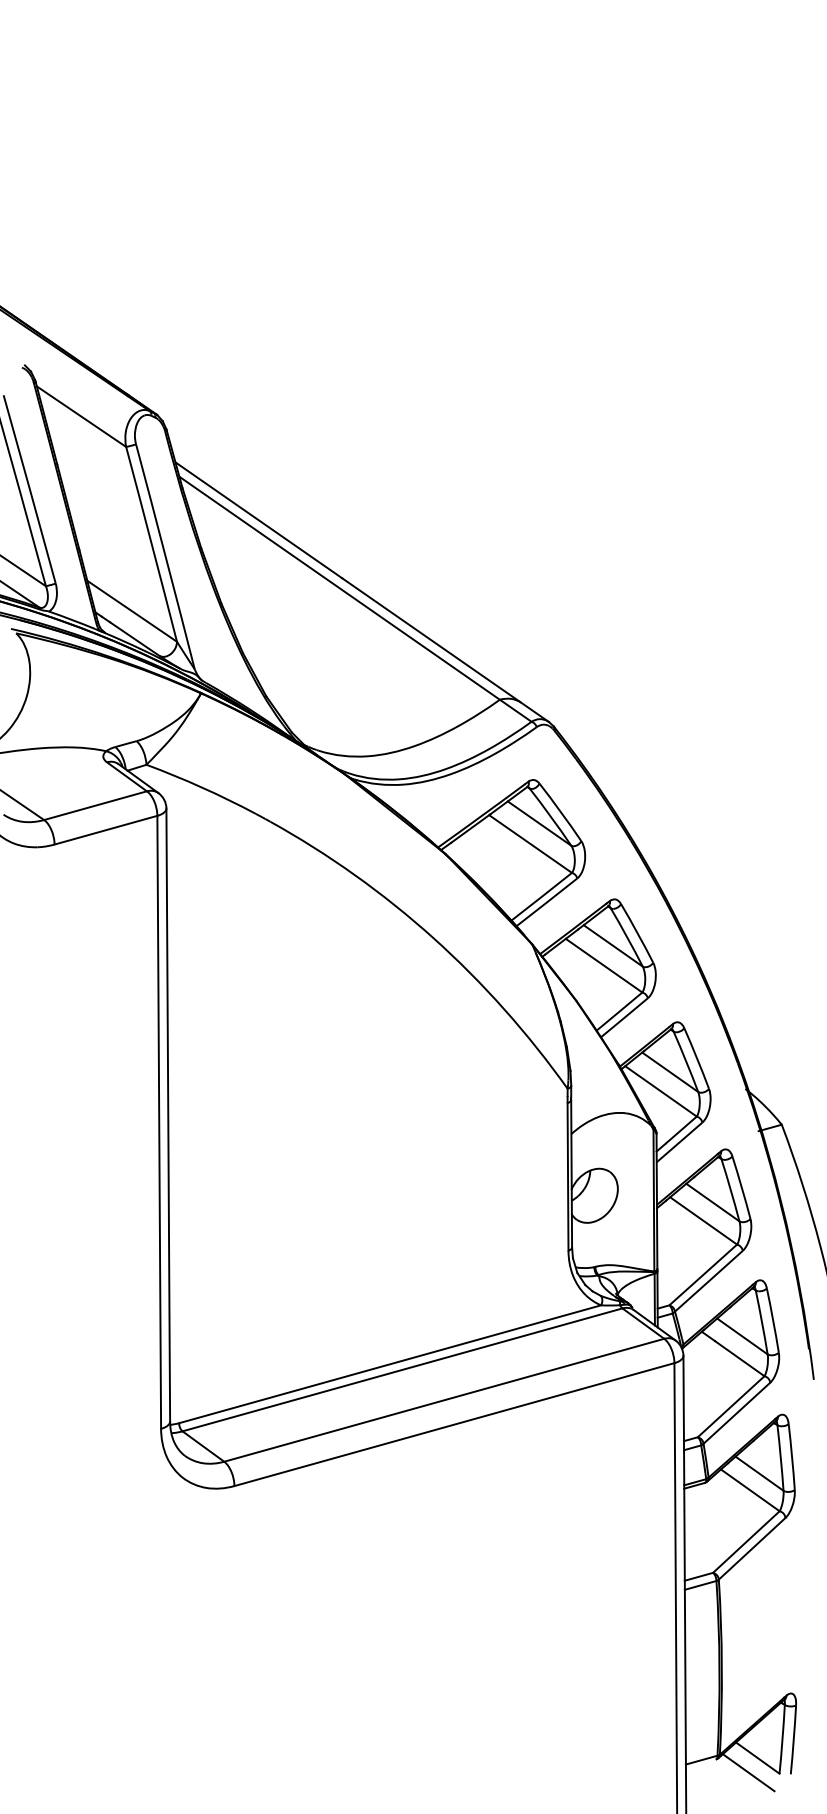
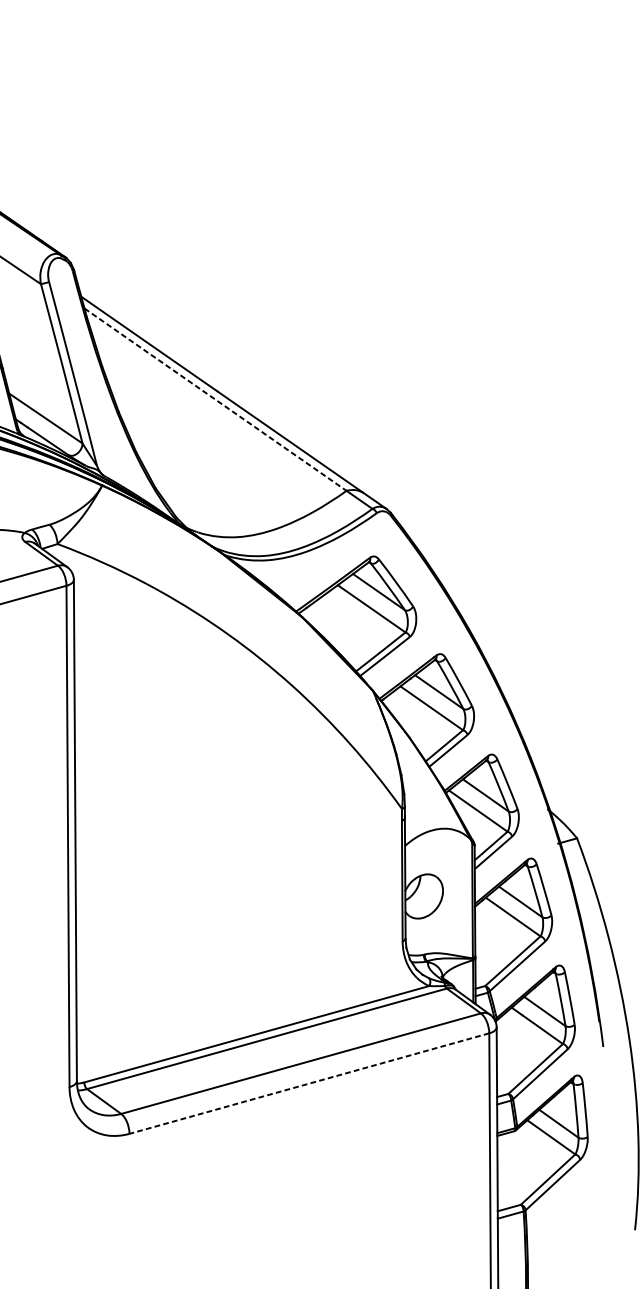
line: (340, 588) -> (216, 399), solid -> dashed
line: (453, 1424) -> (308, 1083), solid -> dashed

